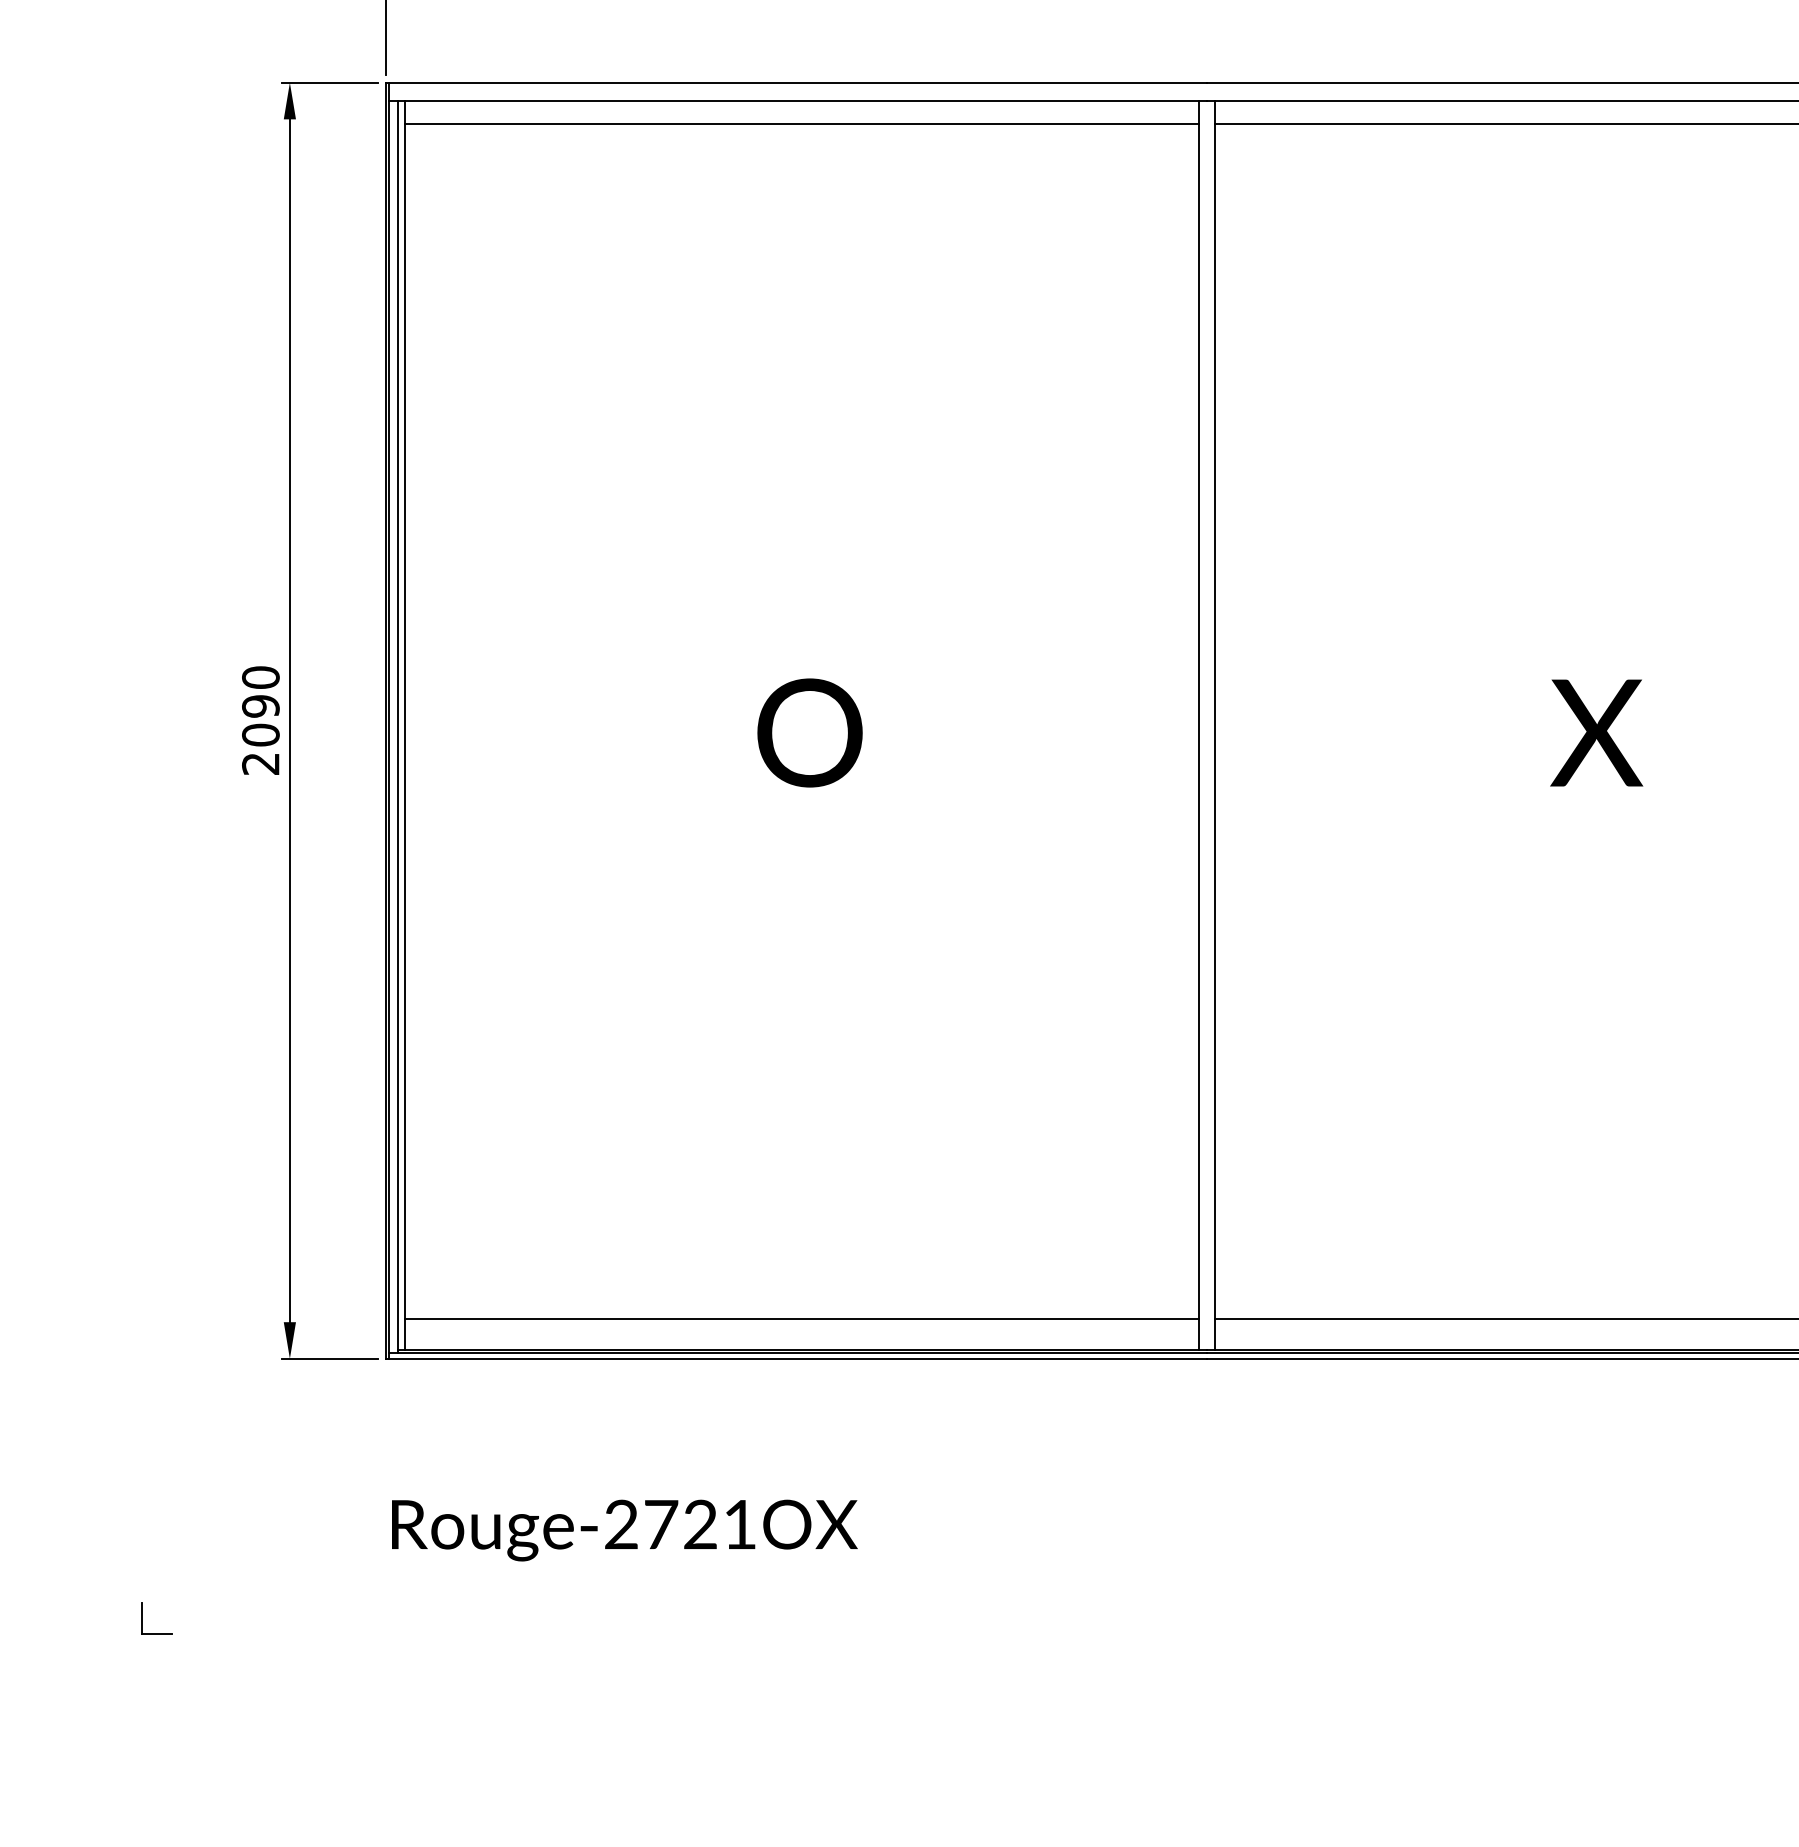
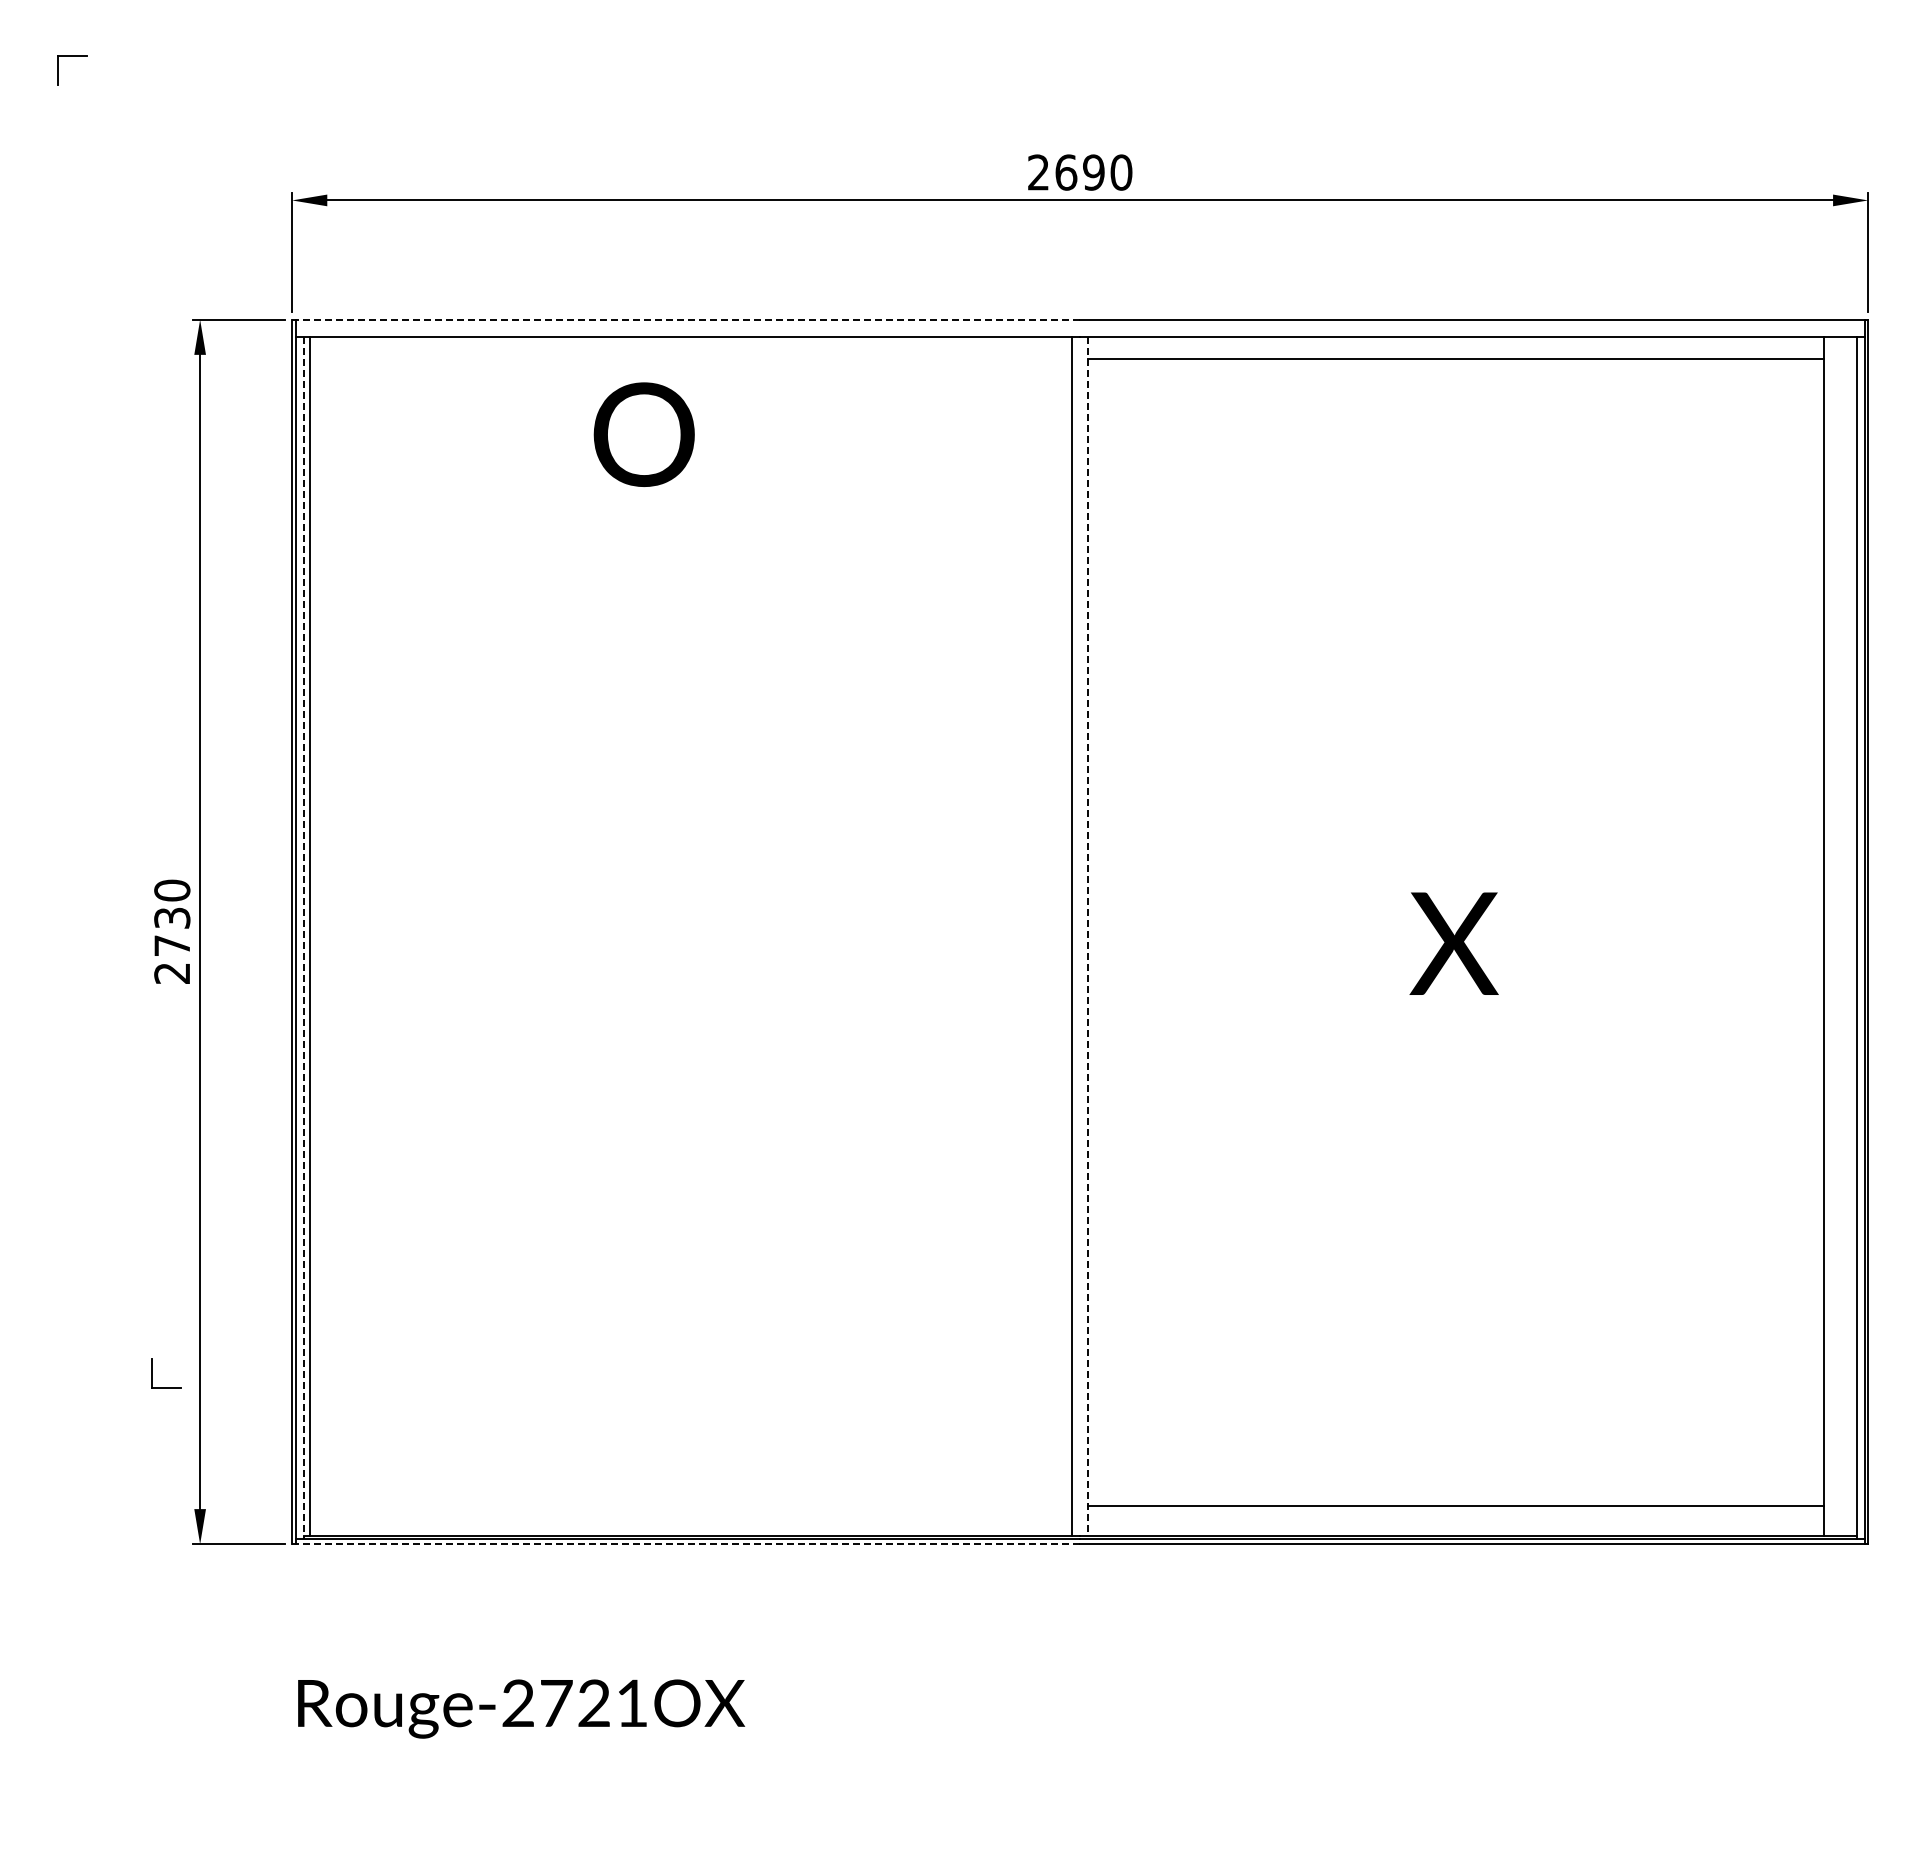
line: (796, 82) -> (686, 319), solid -> dashed
line: (801, 124) -> (691, 359), removed
text: (261, 720) -> (172, 931), 2090 -> 2730
line: (1214, 725) -> (1087, 936), solid -> dashed
line: (397, 727) -> (303, 938), solid -> dashed
text: (809, 732) -> (643, 434), moved
line: (801, 1319) -> (691, 1506), removed
line: (796, 1359) -> (686, 1544), solid -> dashed
part: (142, 1618) -> (152, 1373), moved

